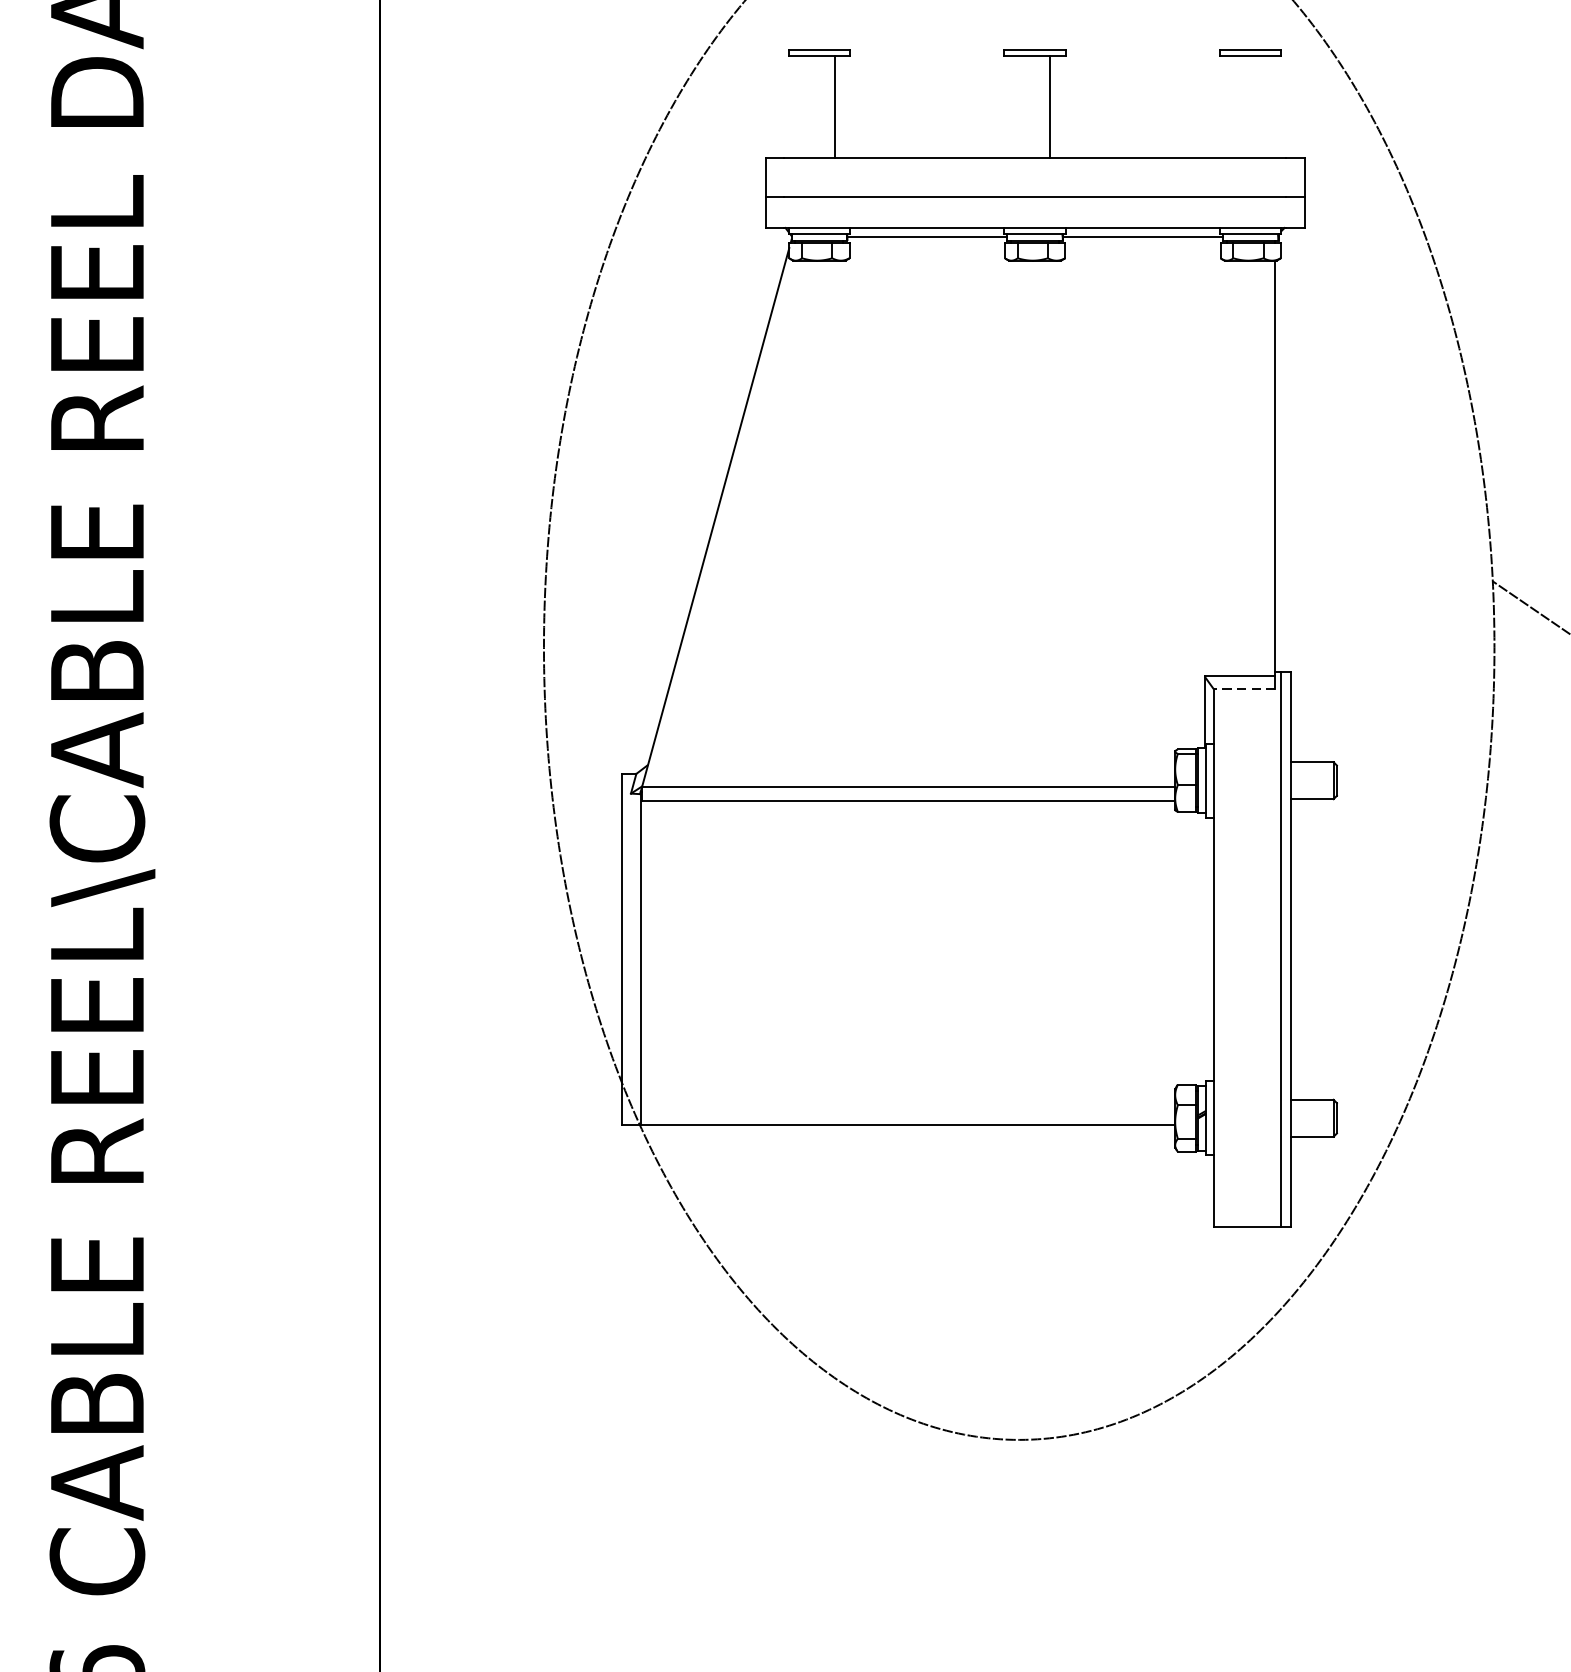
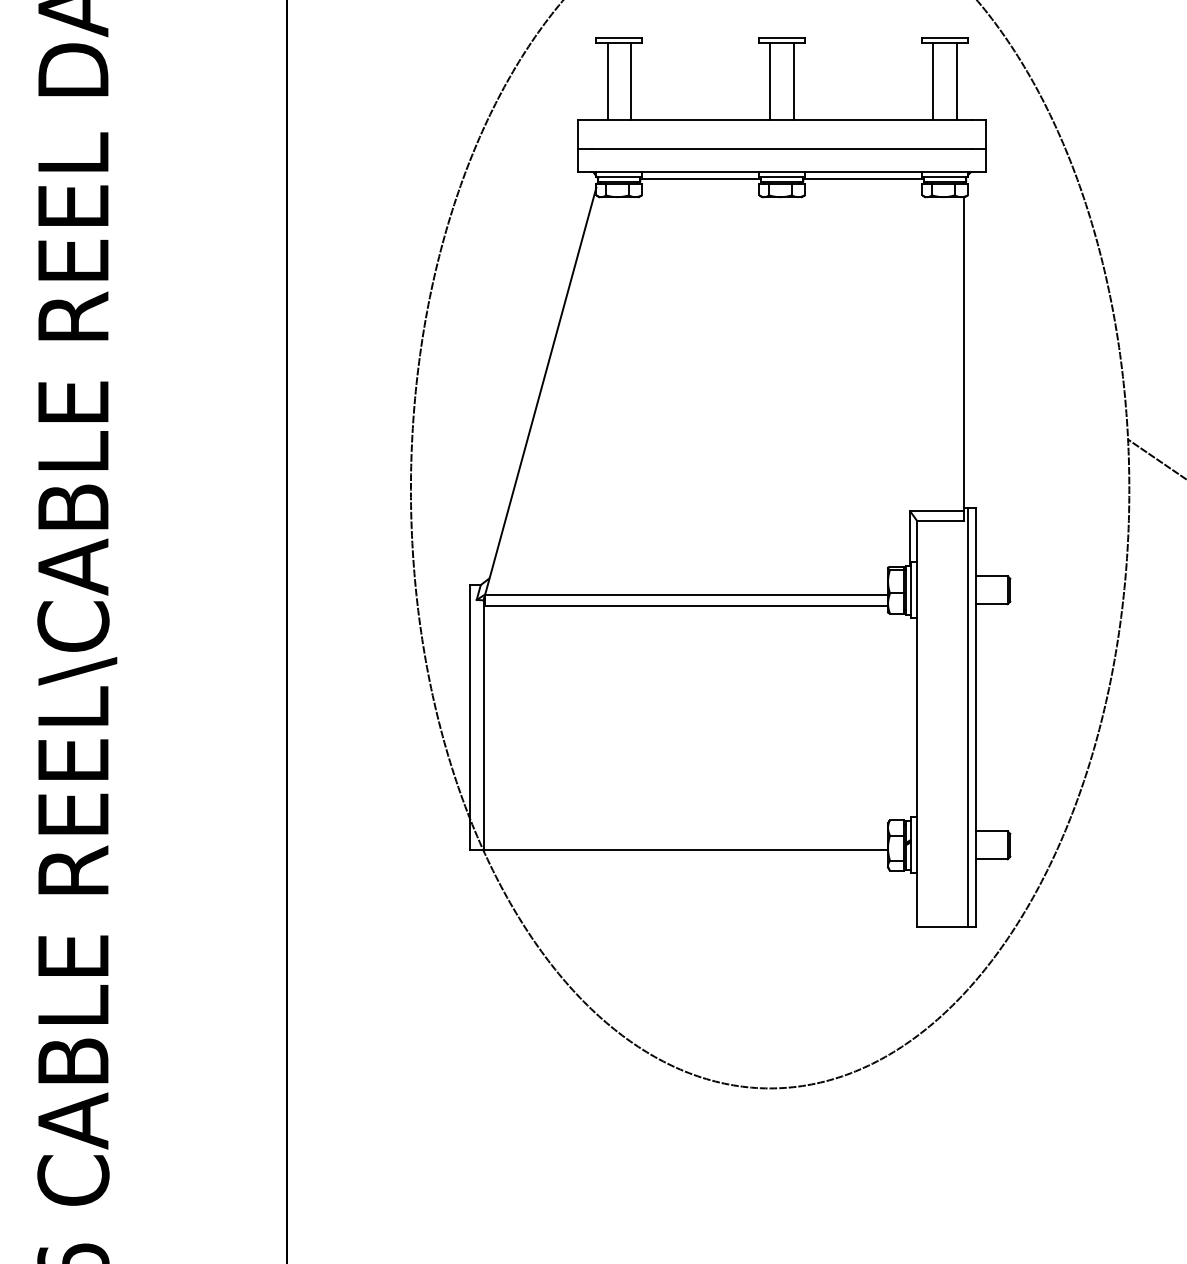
line: (804, 106) -> (607, 80), added
line: (1019, 106) -> (770, 80), added
line: (1235, 106) -> (933, 80), added
line: (1265, 106) -> (956, 80), added
line: (1243, 688) -> (939, 520), dashed -> solid

